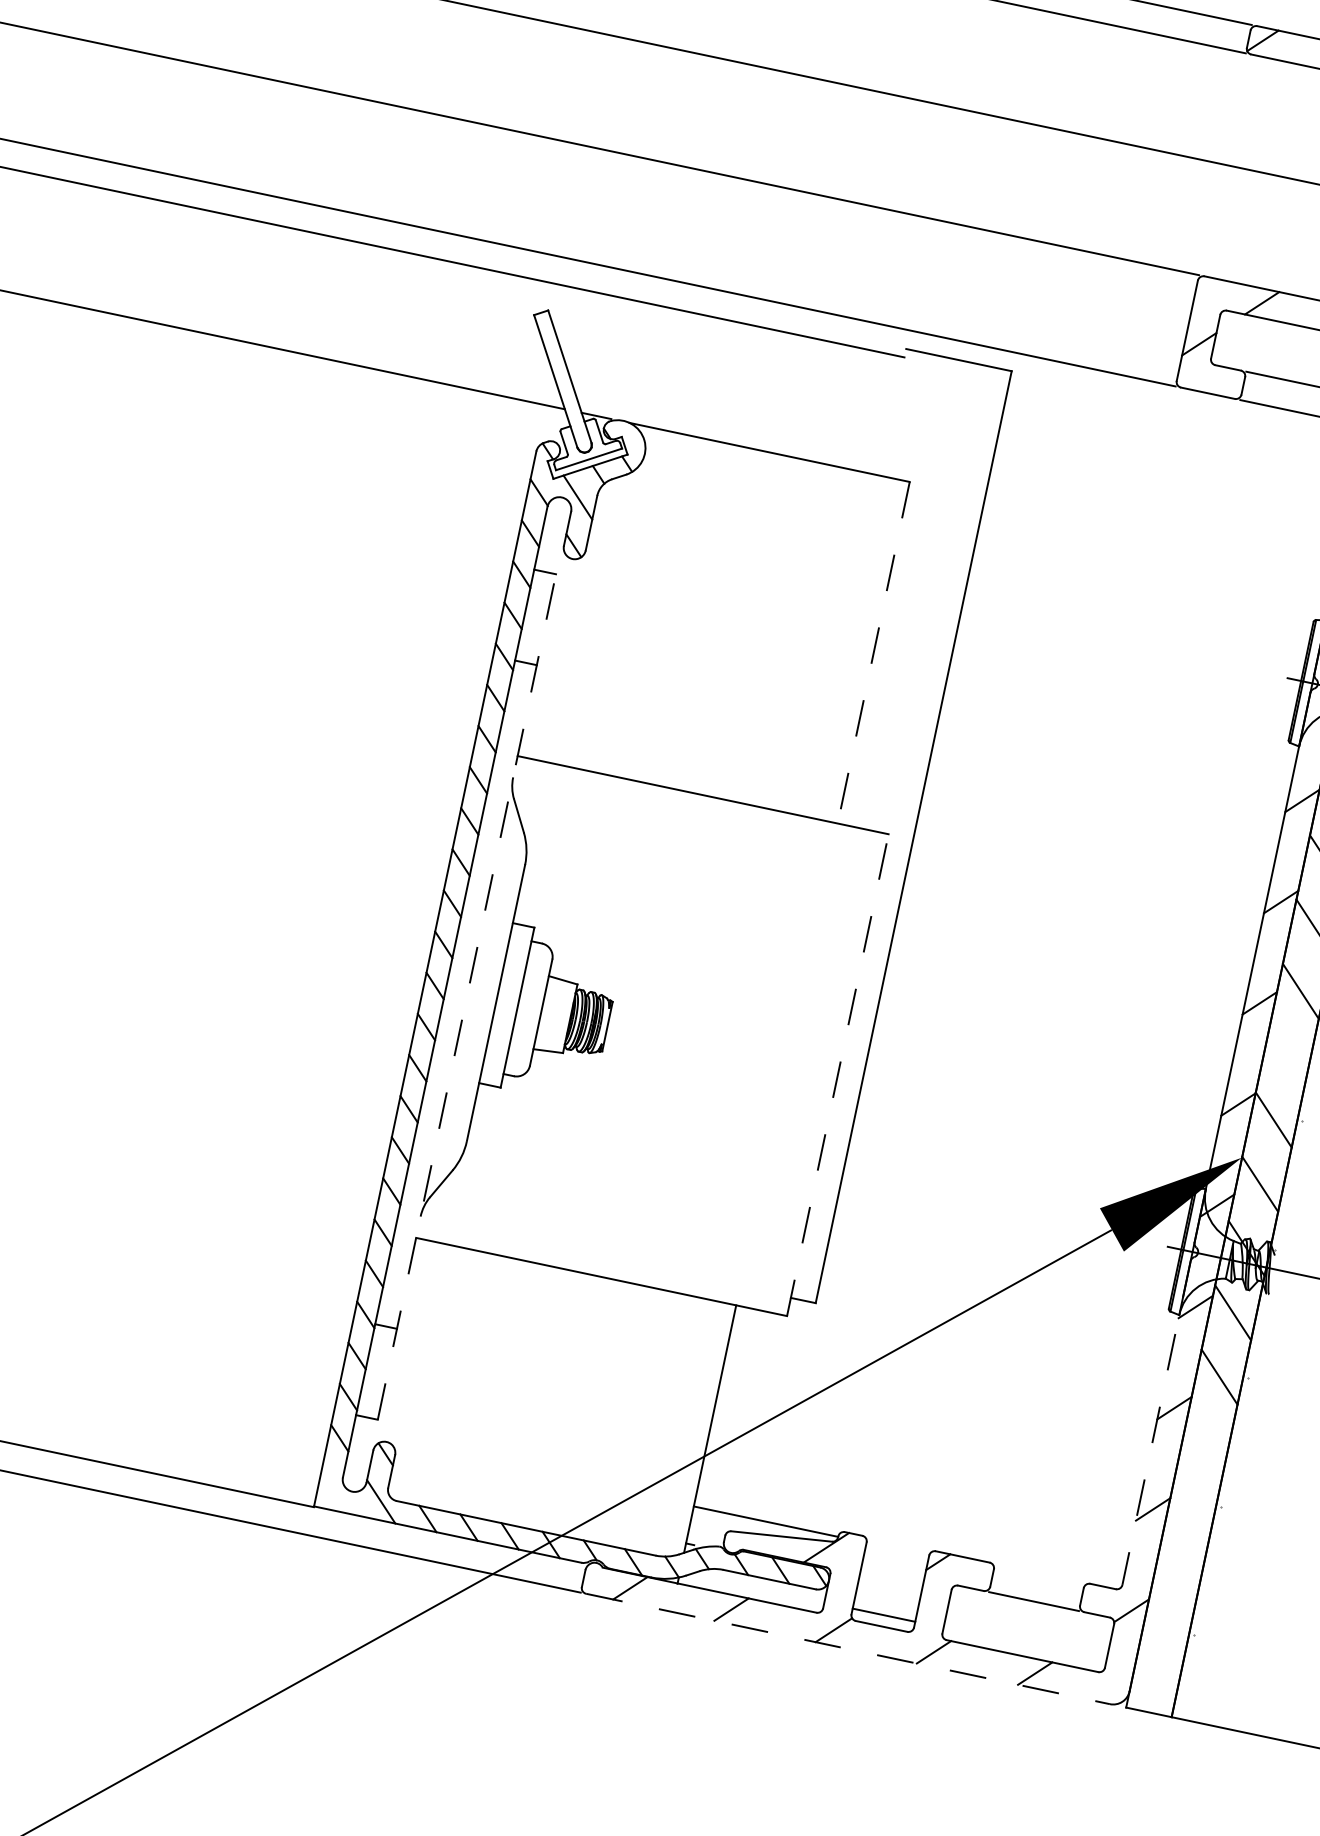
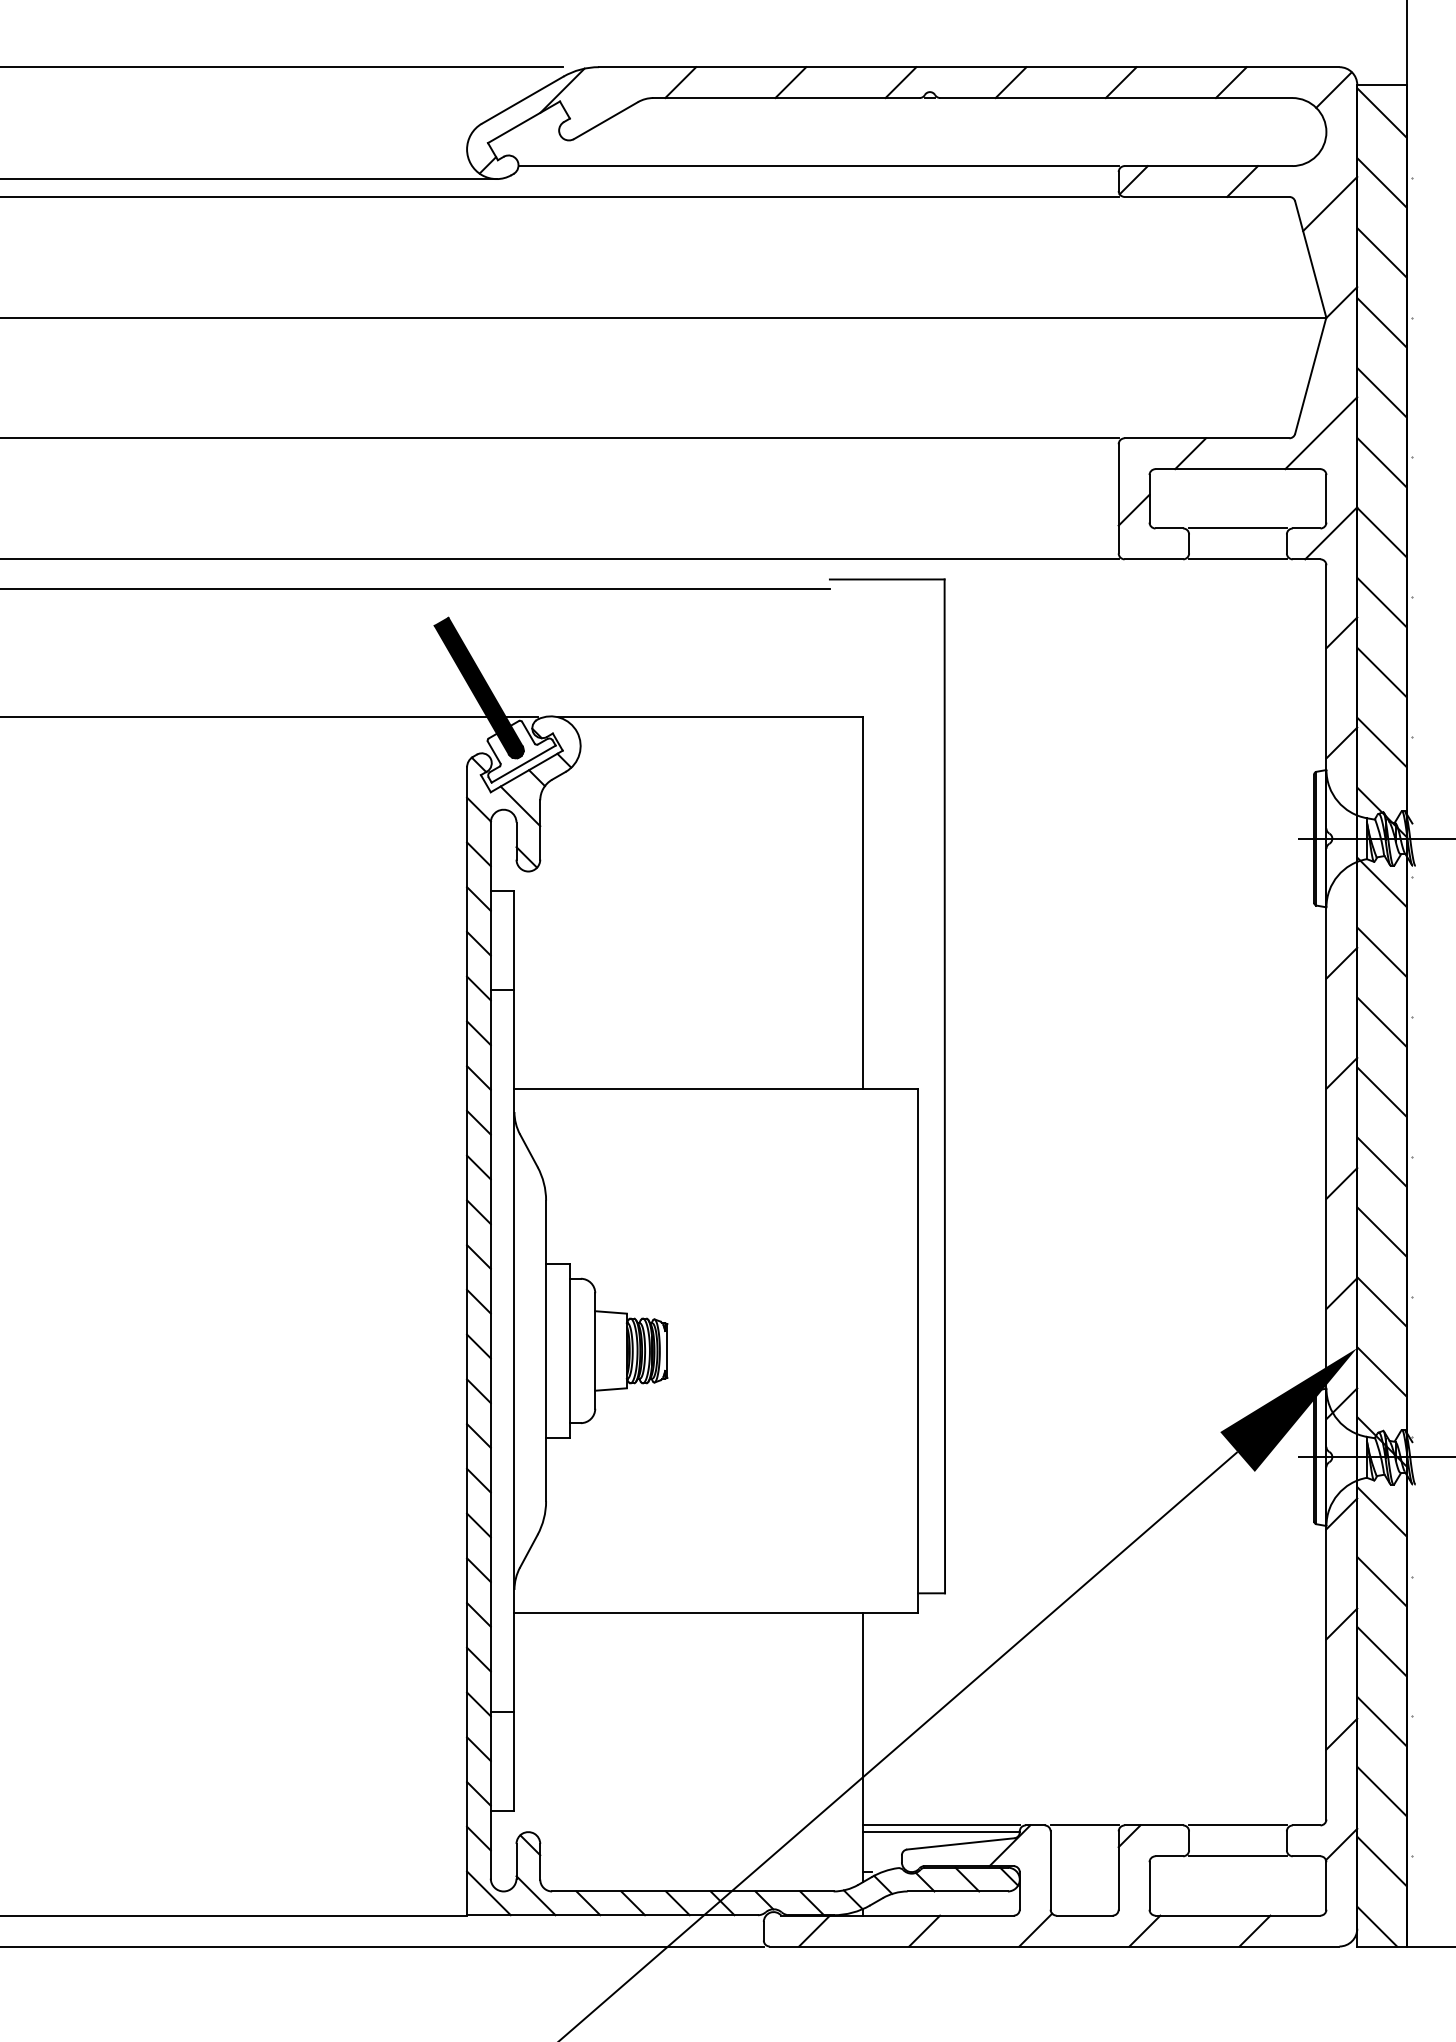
fill: (562, 380) -> (478, 687), added
line: (873, 653) -> (862, 903), dashed -> solid
line: (467, 996) -> (514, 1350), dashed -> solid
line: (1286, 1055) -> (1381, 1231), added
line: (838, 1074) -> (918, 1350), dashed -> solid
line: (1156, 1423) -> (1326, 1643), dashed -> solid
line: (1205, 1441) -> (1381, 1651), added
line: (337, 1490) -> (488, 1893), added
line: (1192, 1505) -> (1381, 1721), added
line: (766, 1515) -> (940, 1825), added
line: (1178, 1569) -> (1381, 1791), added
line: (1039, 1573) -> (1237, 1825), added
line: (883, 1615) -> (1084, 1825), moved
line: (1164, 1634) -> (1381, 1861), added
line: (847, 1648) -> (1054, 1946), dashed -> solid
line: (1148, 1693) -> (1377, 1926), added

